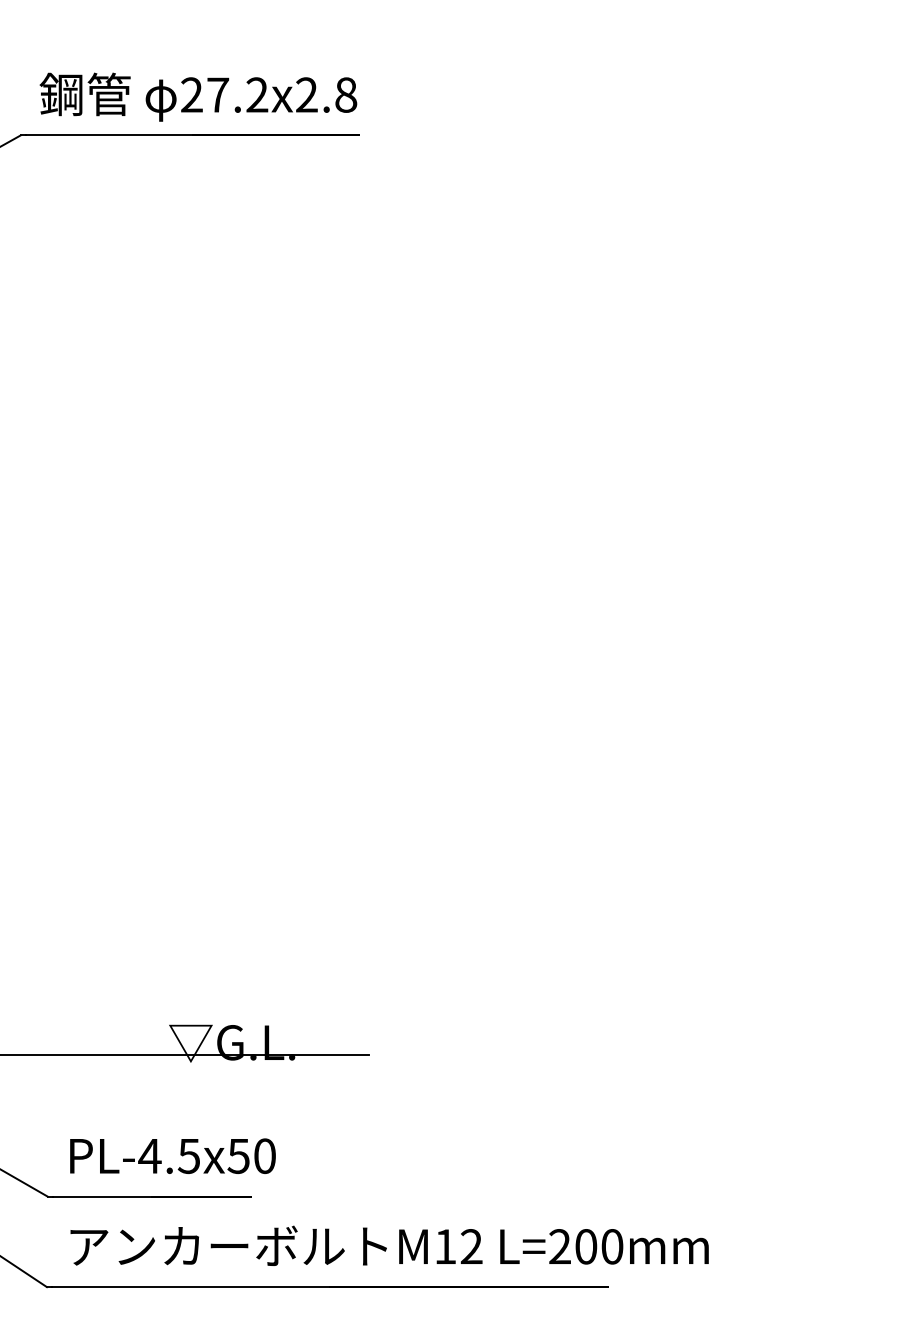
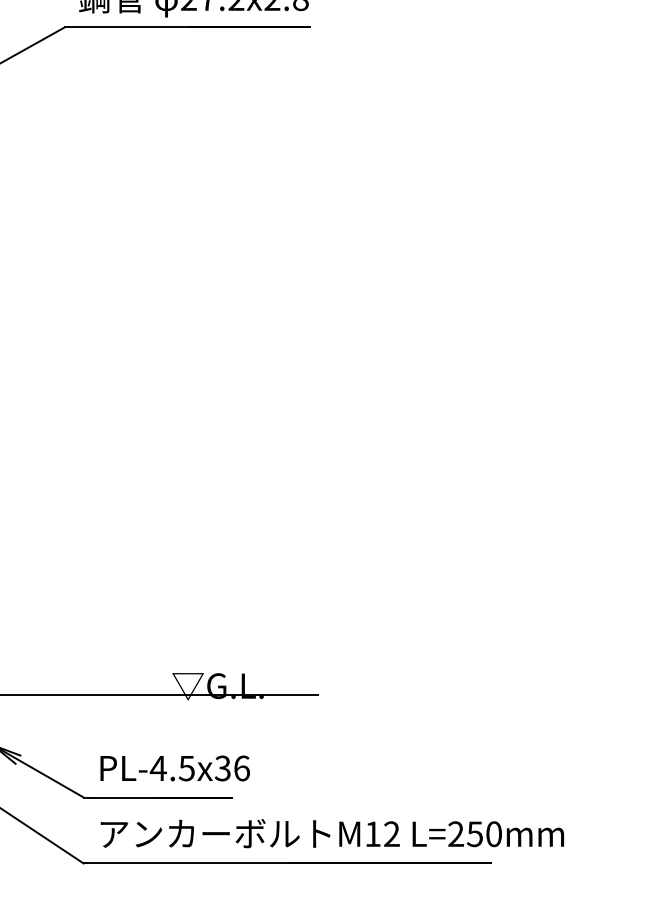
text: (251, 1155) -> (232, 767), PL-4.5x50 -> PL-4.5x36
text: (585, 1246) -> (474, 834), L=200mm -> L=250mm

